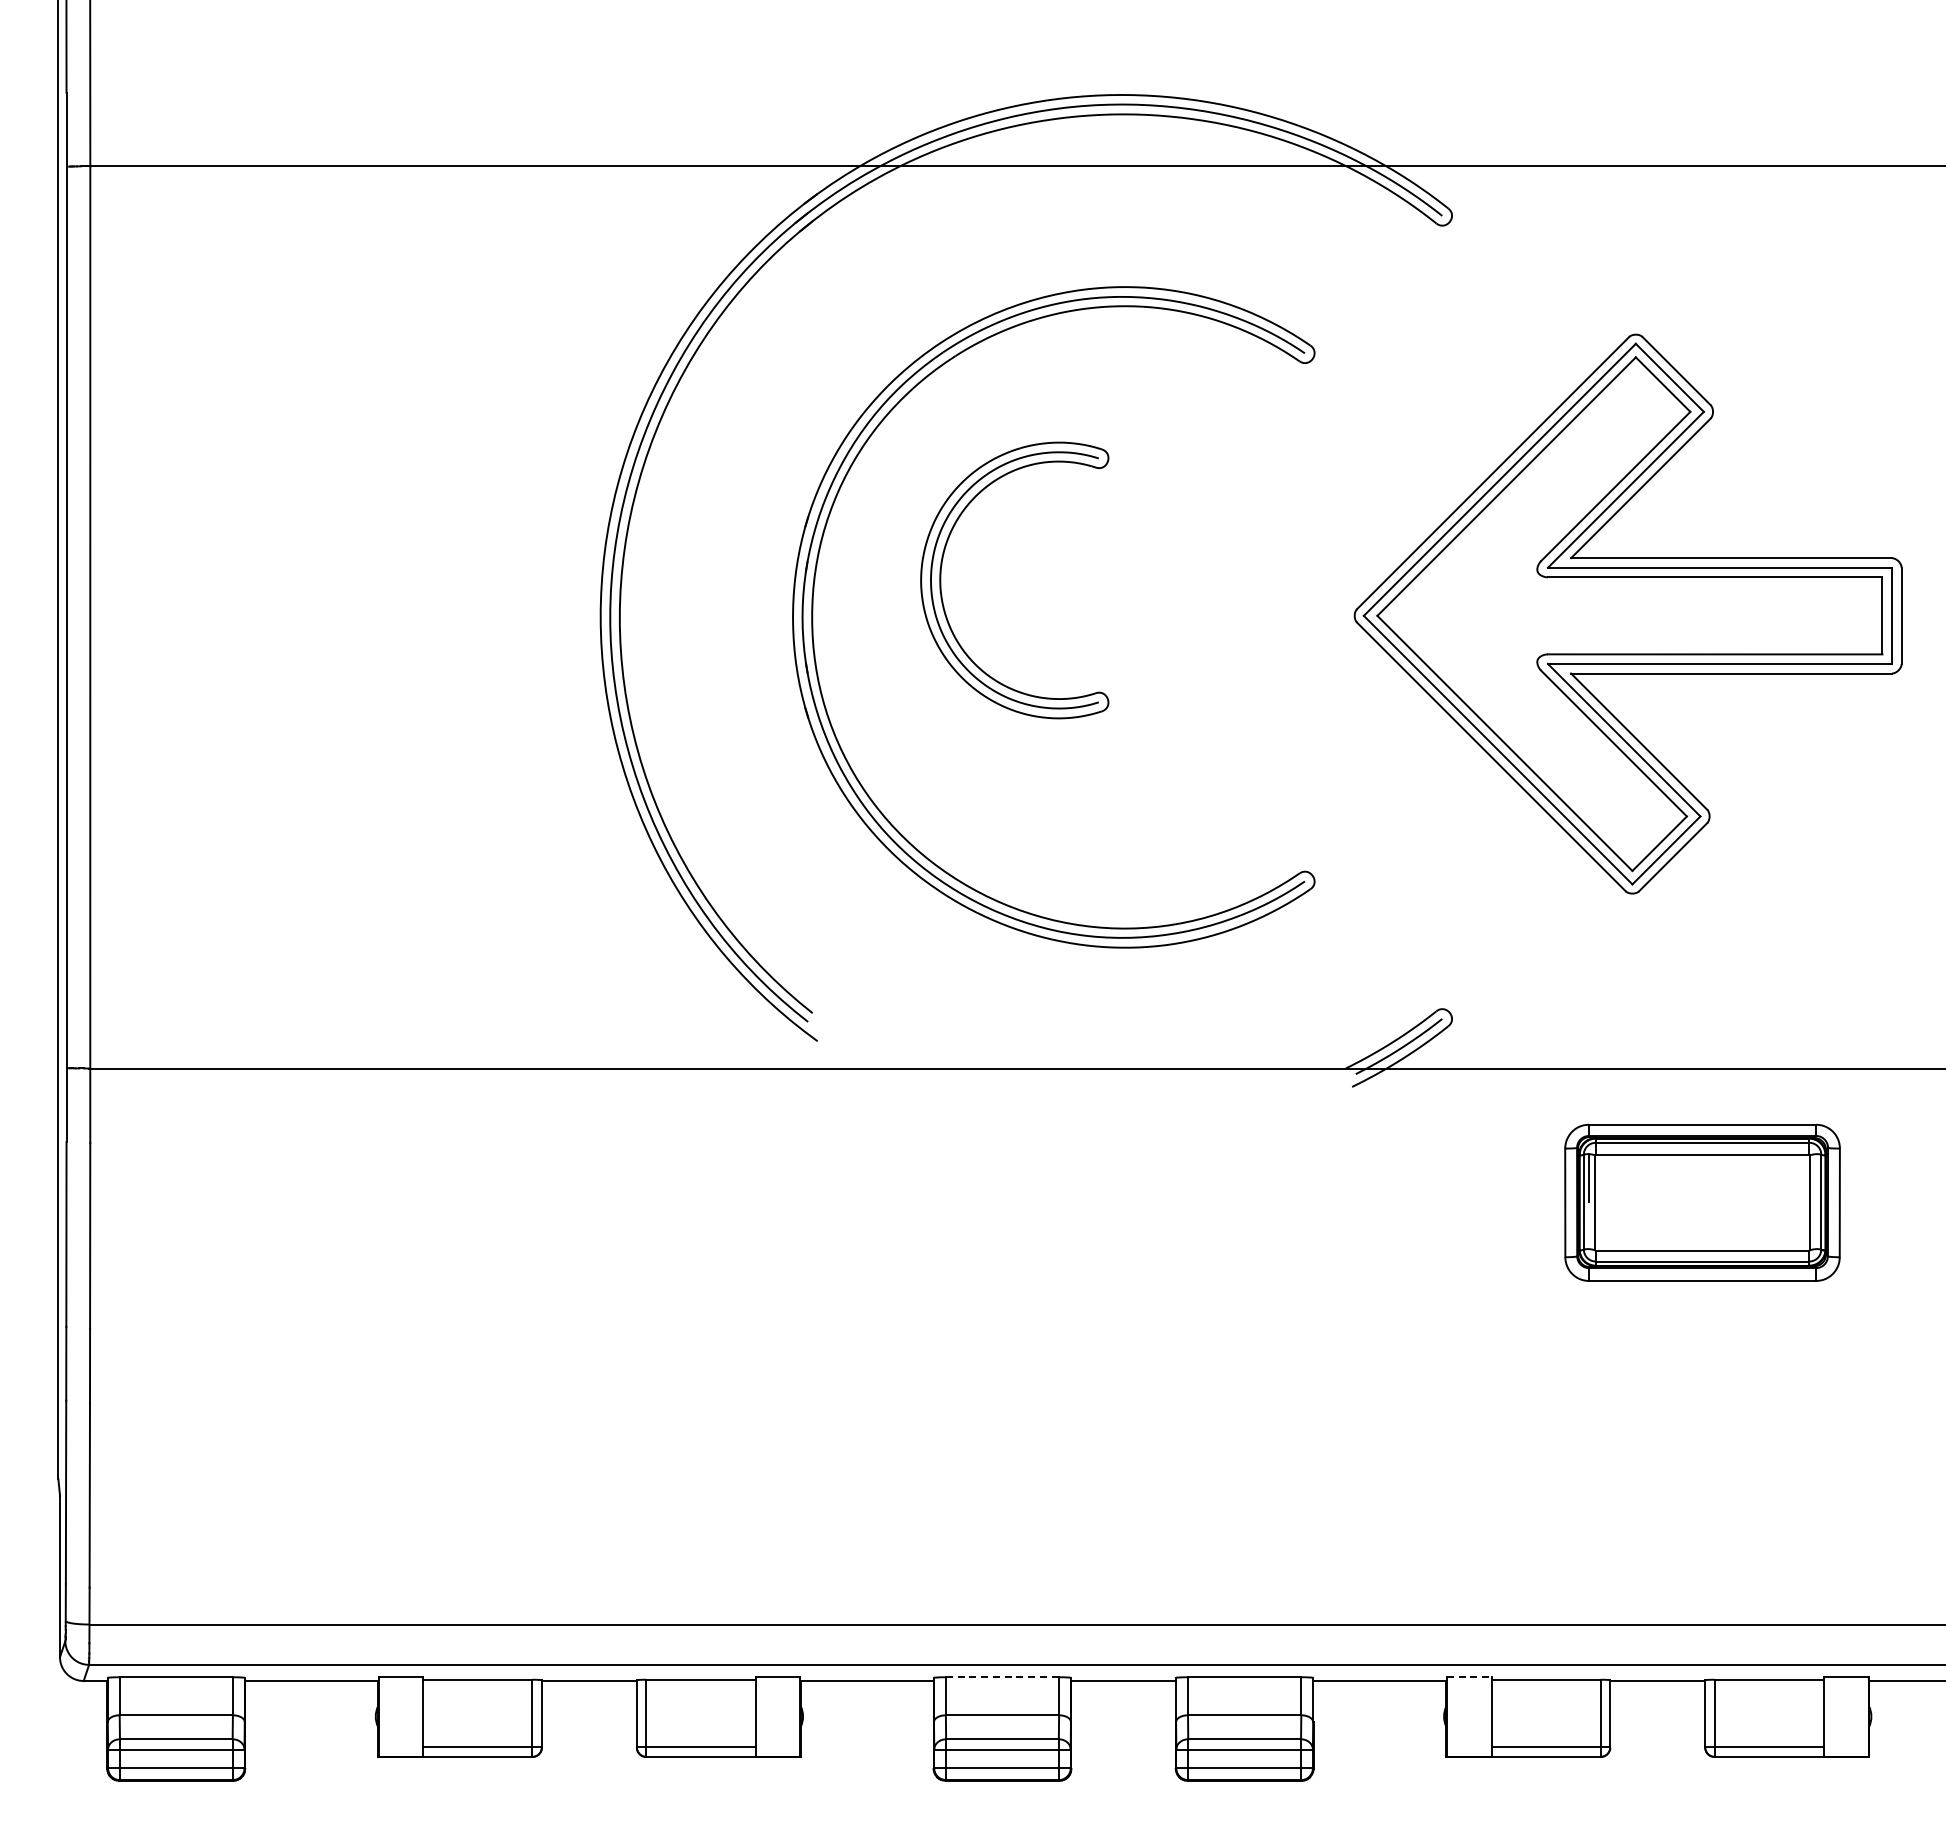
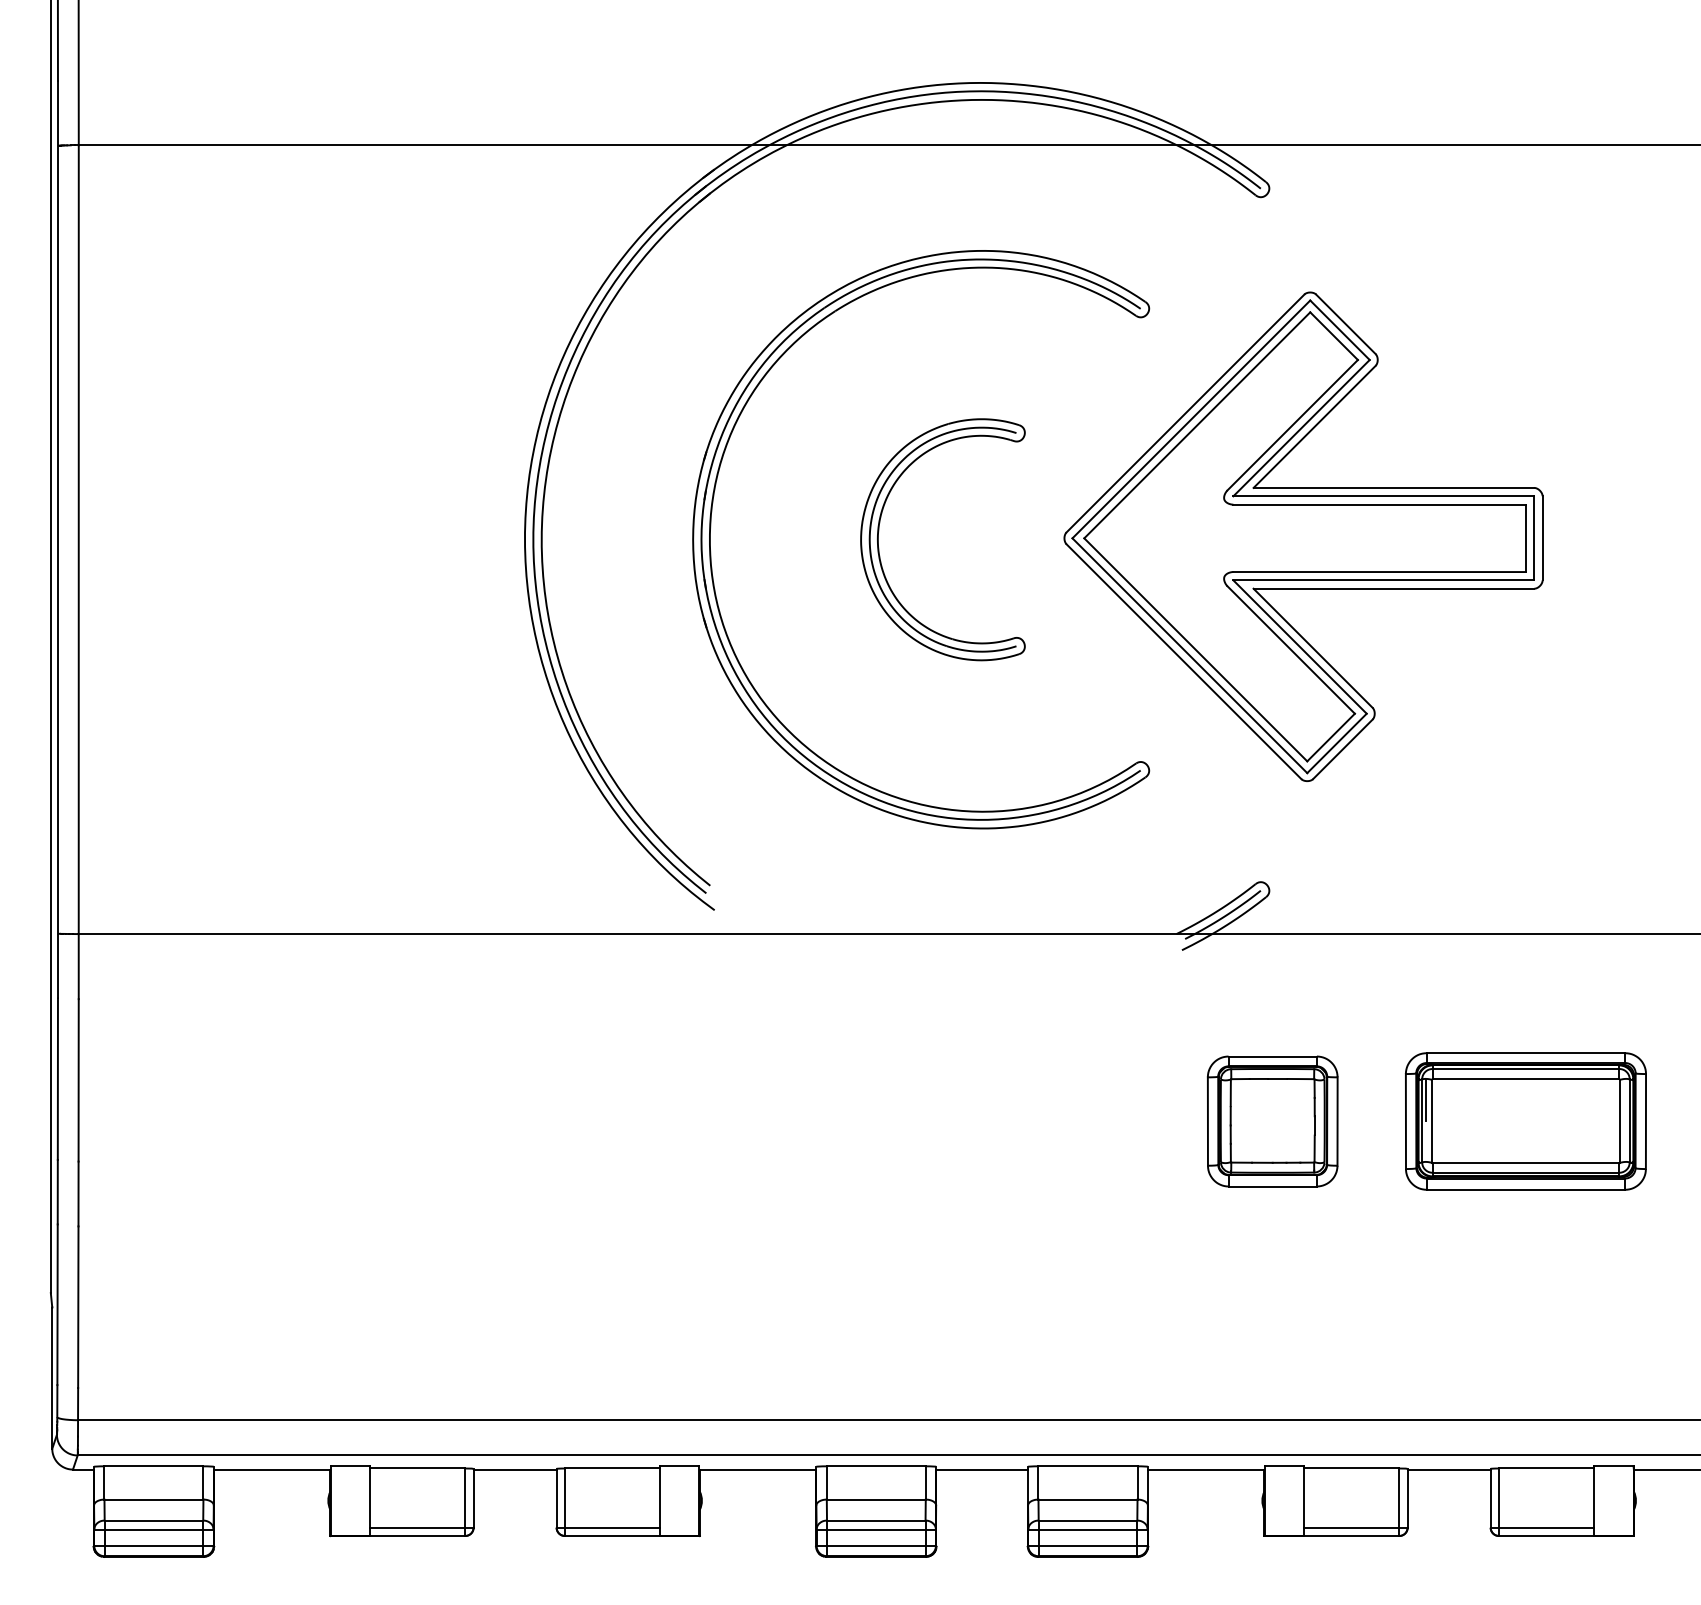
part: (941, 580) -> (878, 539), moved
part: (1627, 613) -> (1302, 536), moved
part: (1702, 1202) -> (1525, 1121), moved
part: (1455, 1282) -> (1272, 1121), added
line: (1002, 1677) -> (876, 1466), dashed -> solid
line: (1469, 1677) -> (1284, 1466), dashed -> solid

